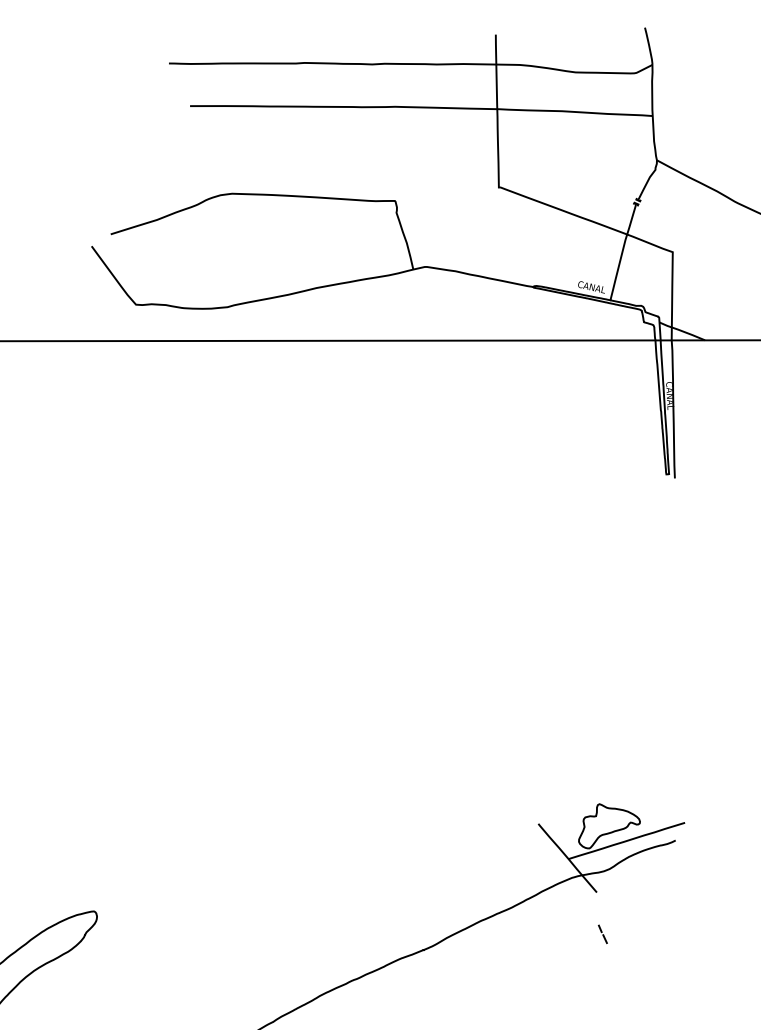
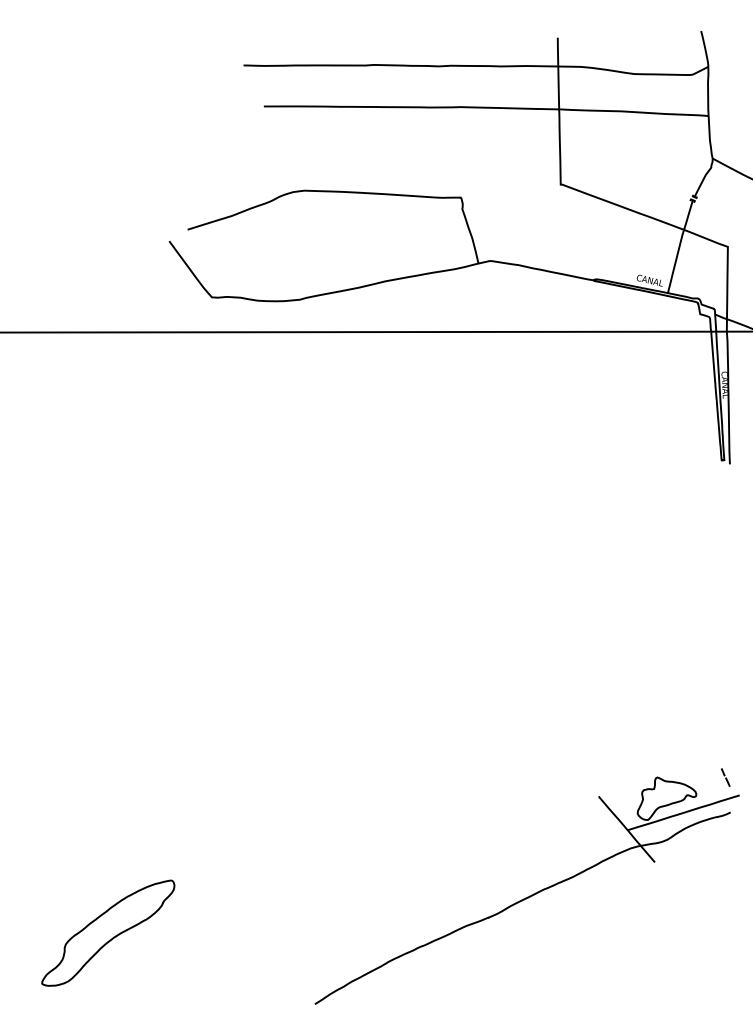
line: (602, 934) -> (725, 777), moved

